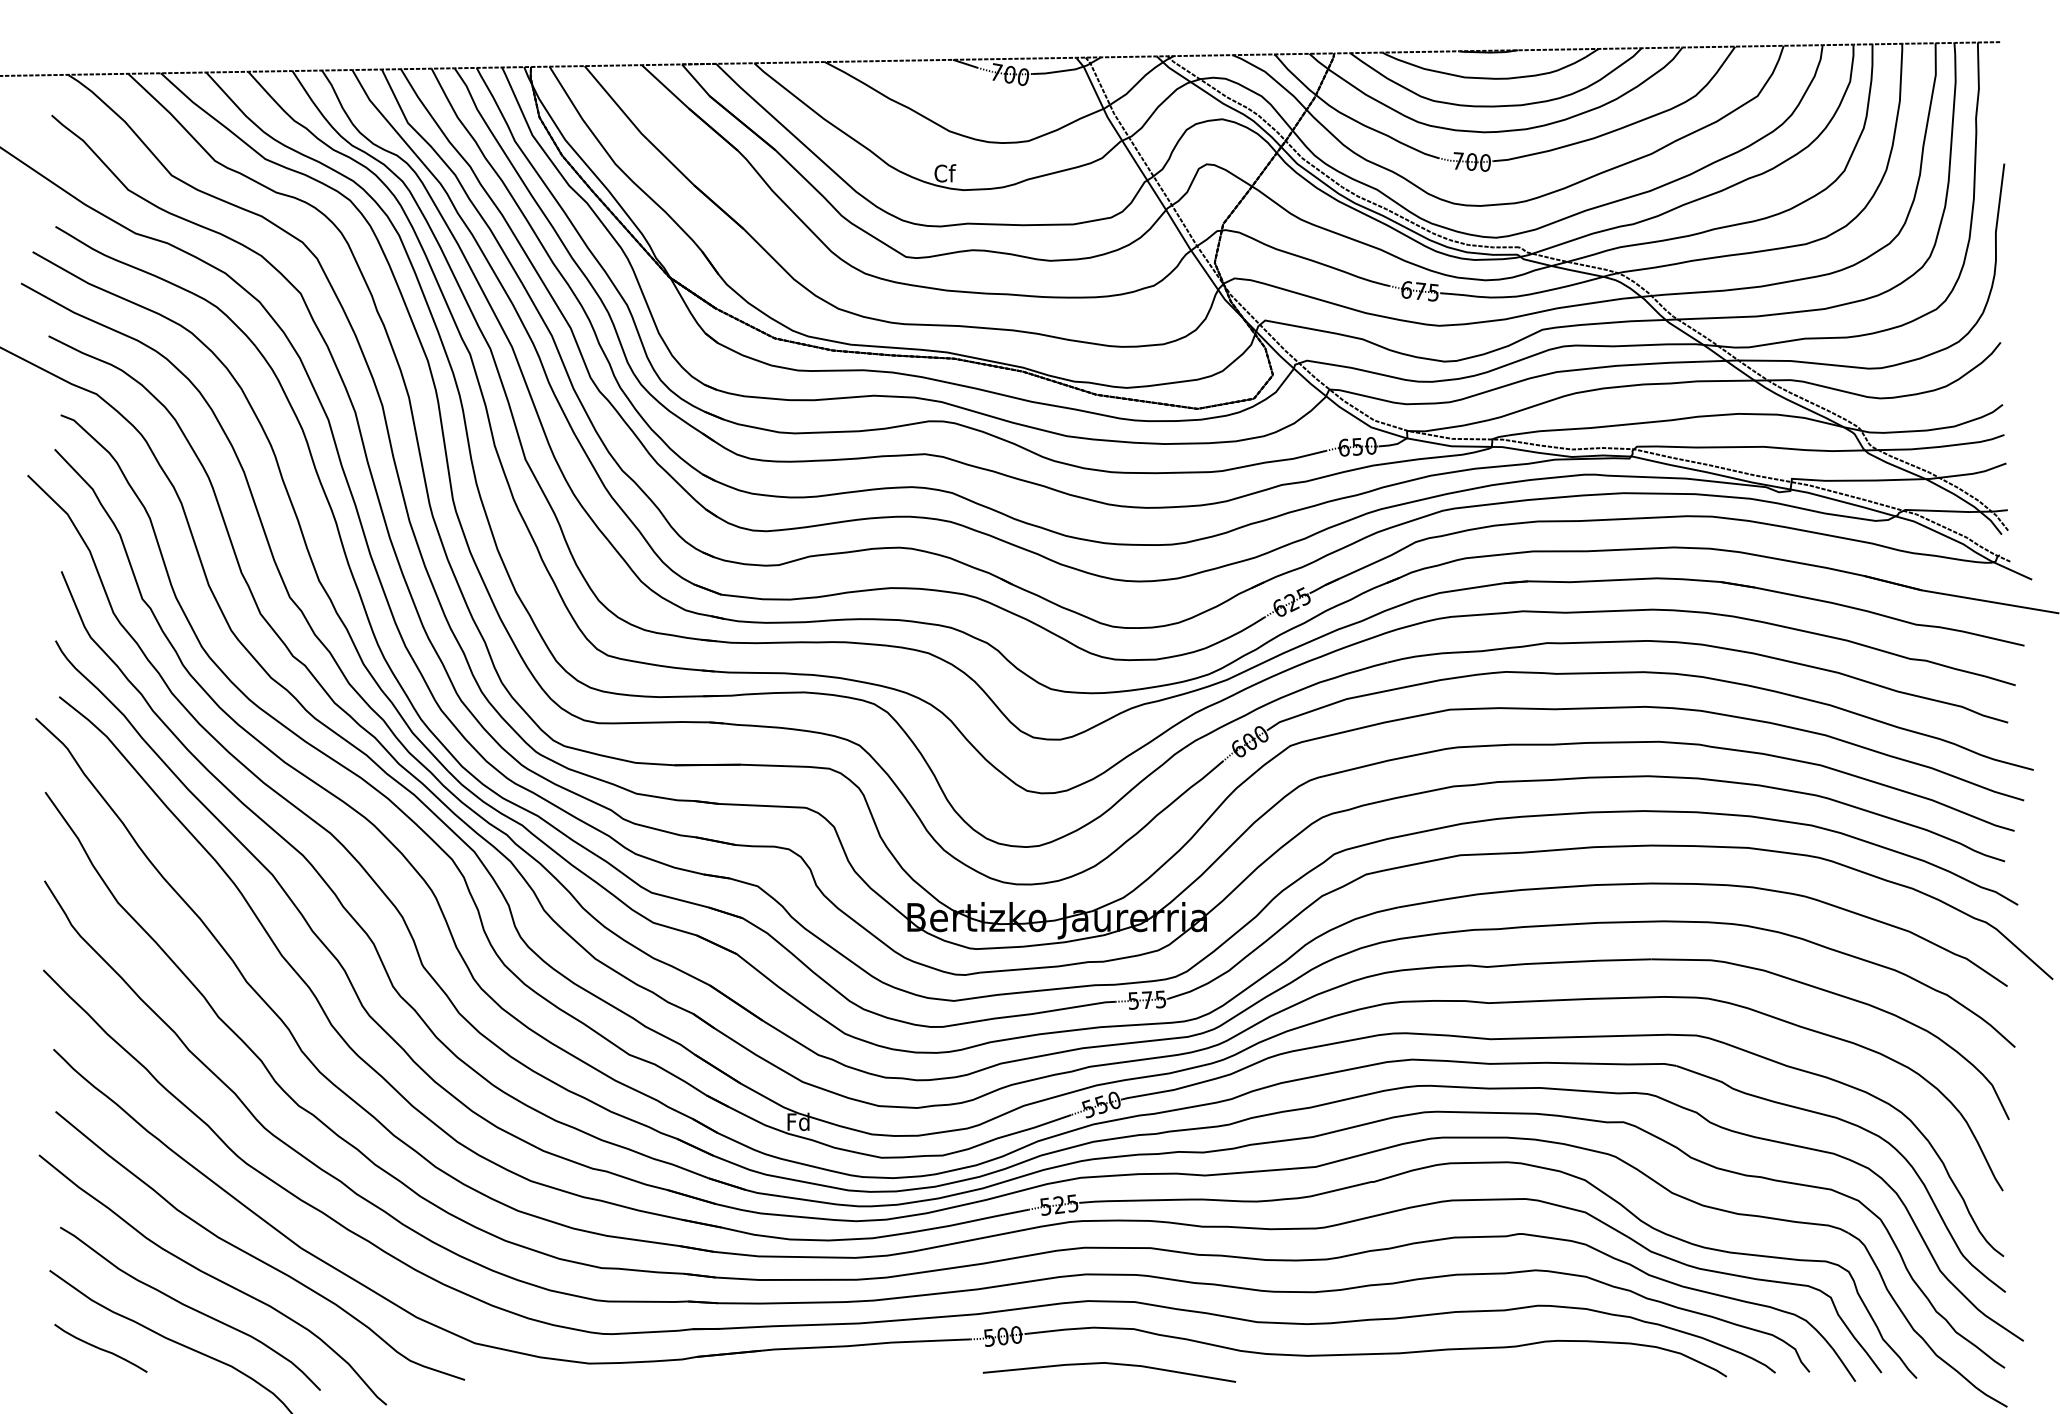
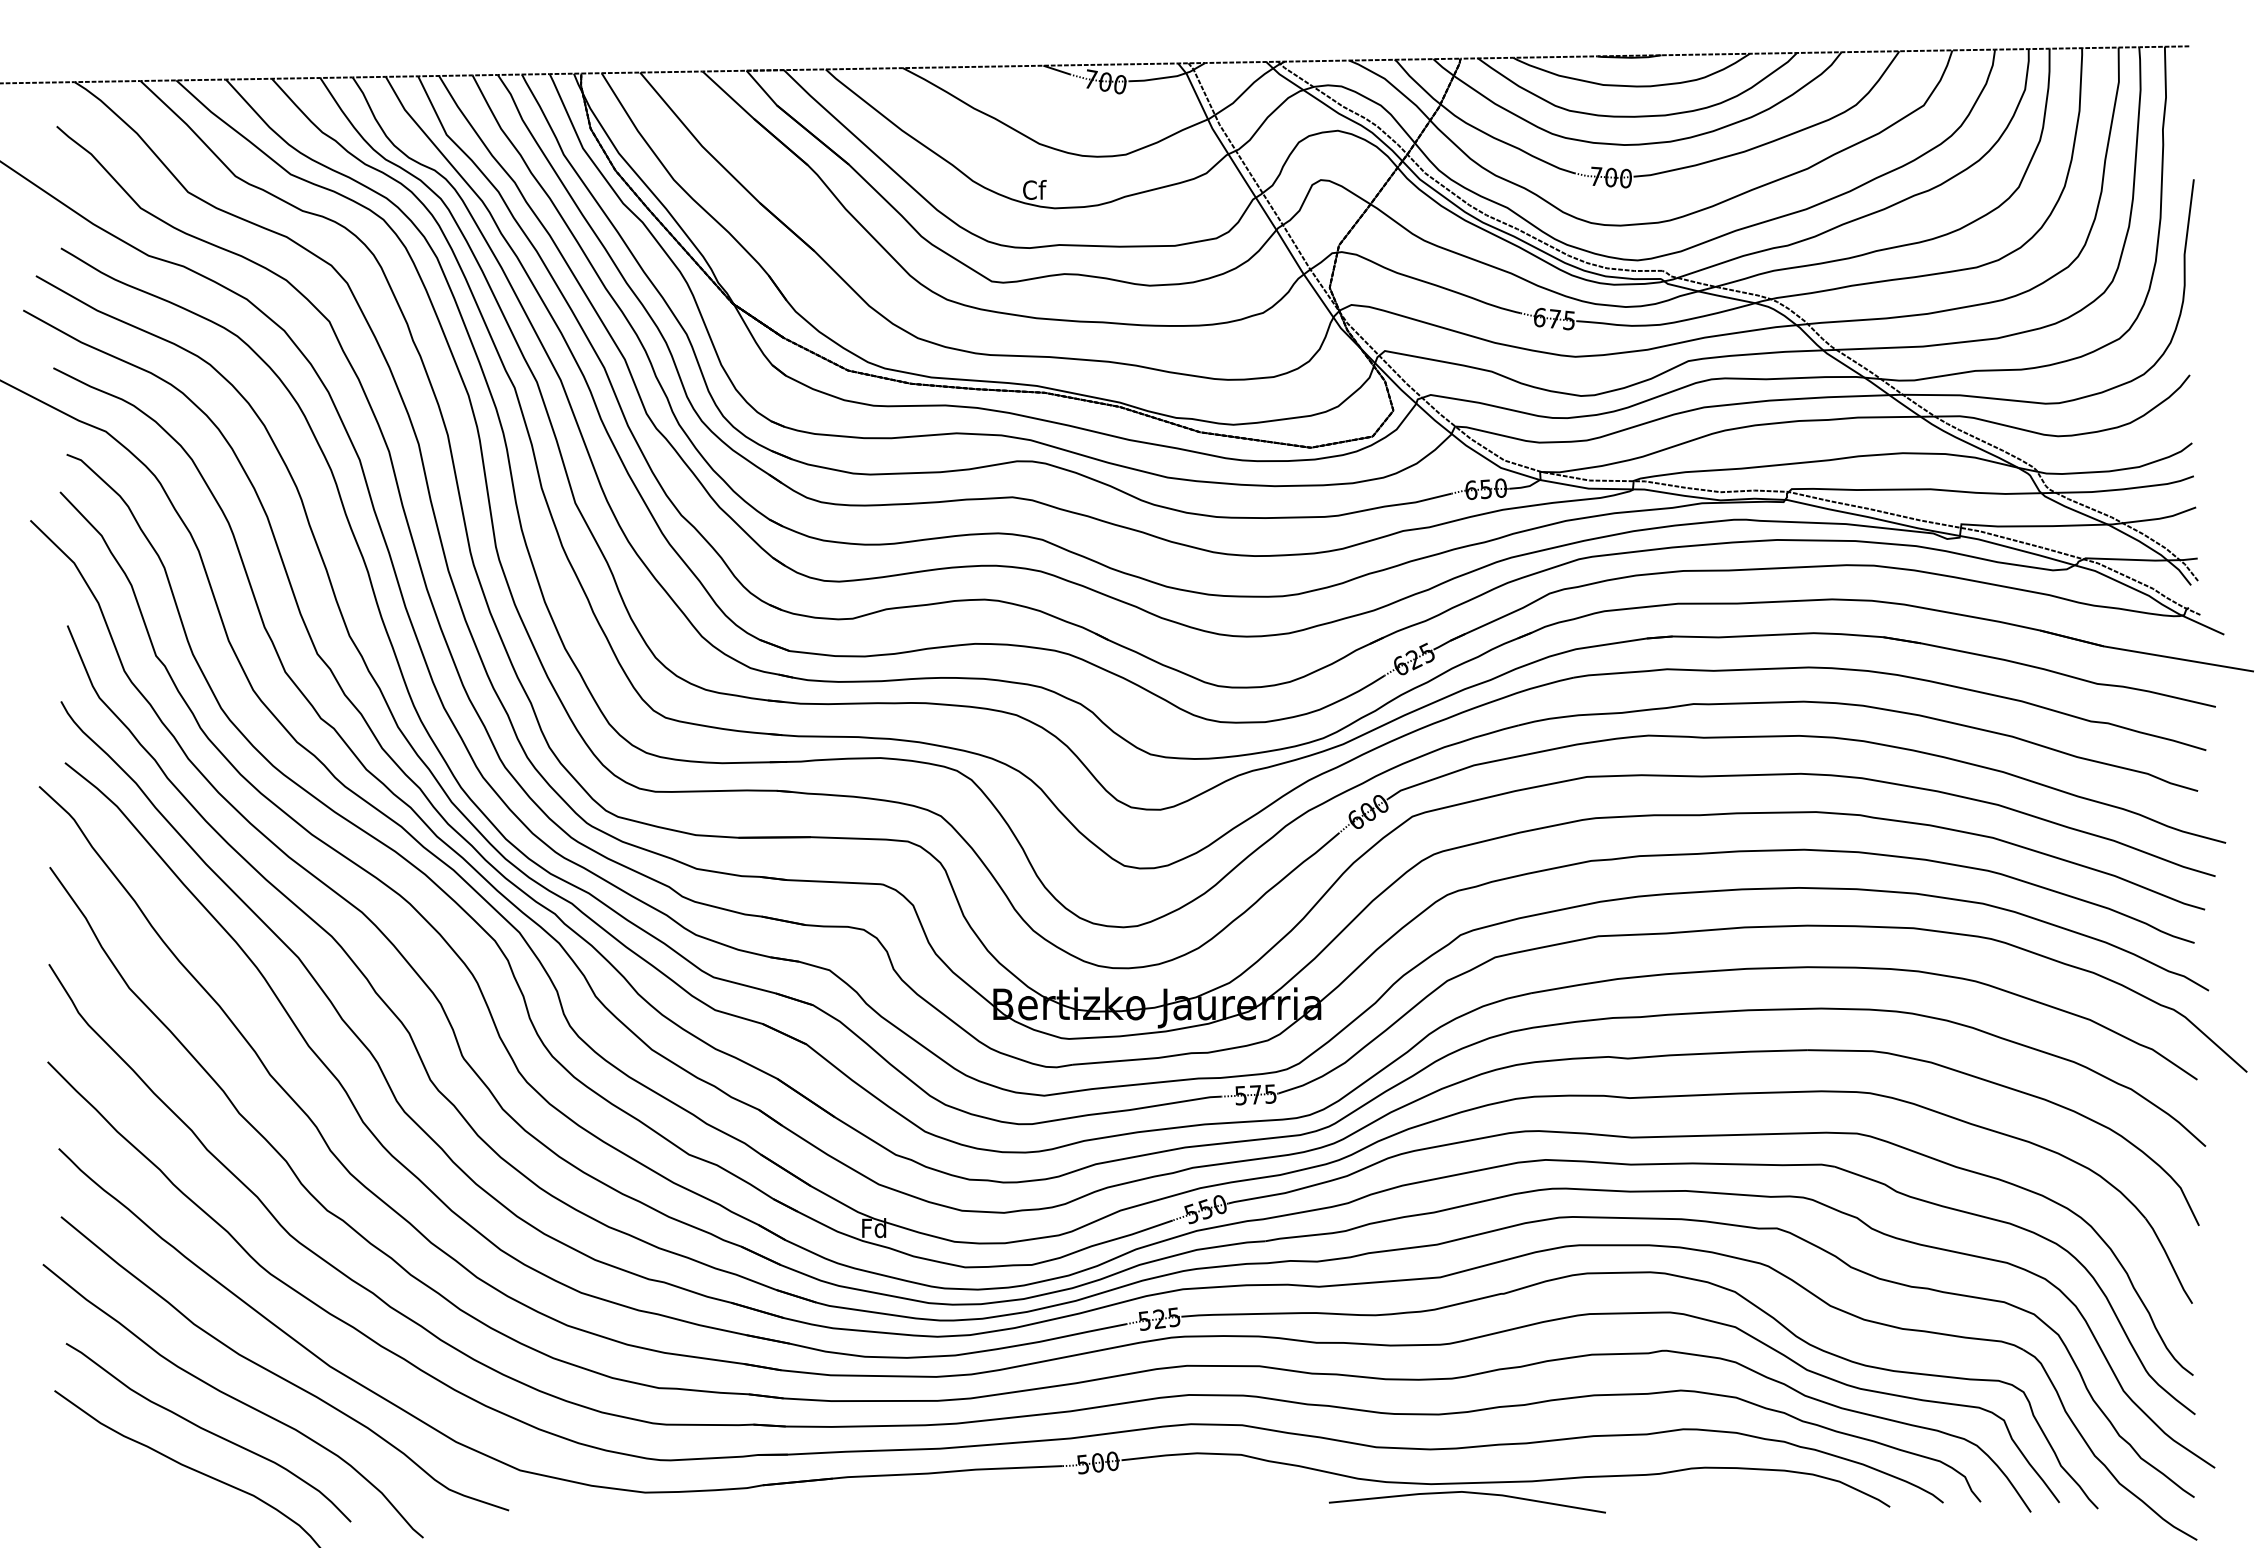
curve: (100, 1347) -> (110, 1475), removed
line: (1108, 1364) -> (1466, 1493), moved

